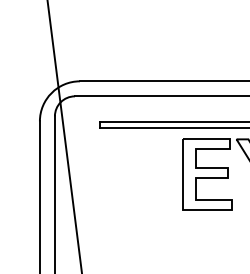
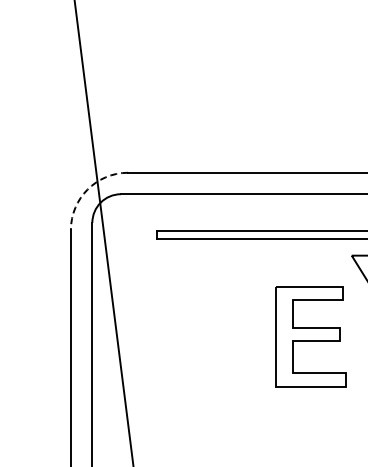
arc: (51, 93) -> (87, 189), solid -> dashed
part: (207, 174) -> (310, 336), moved

